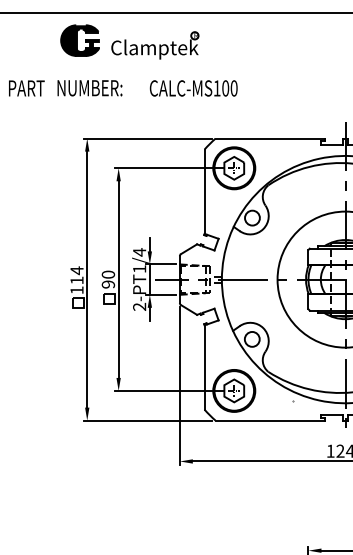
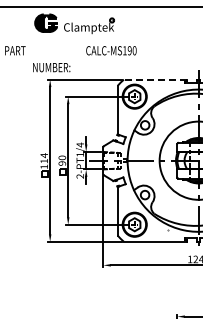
text: (89, 88) -> (51, 67), moved
text: (225, 88) -> (129, 50), CALC-MS100 -> CALC-MS190
line: (270, 138) -> (155, 79), solid -> dashed

